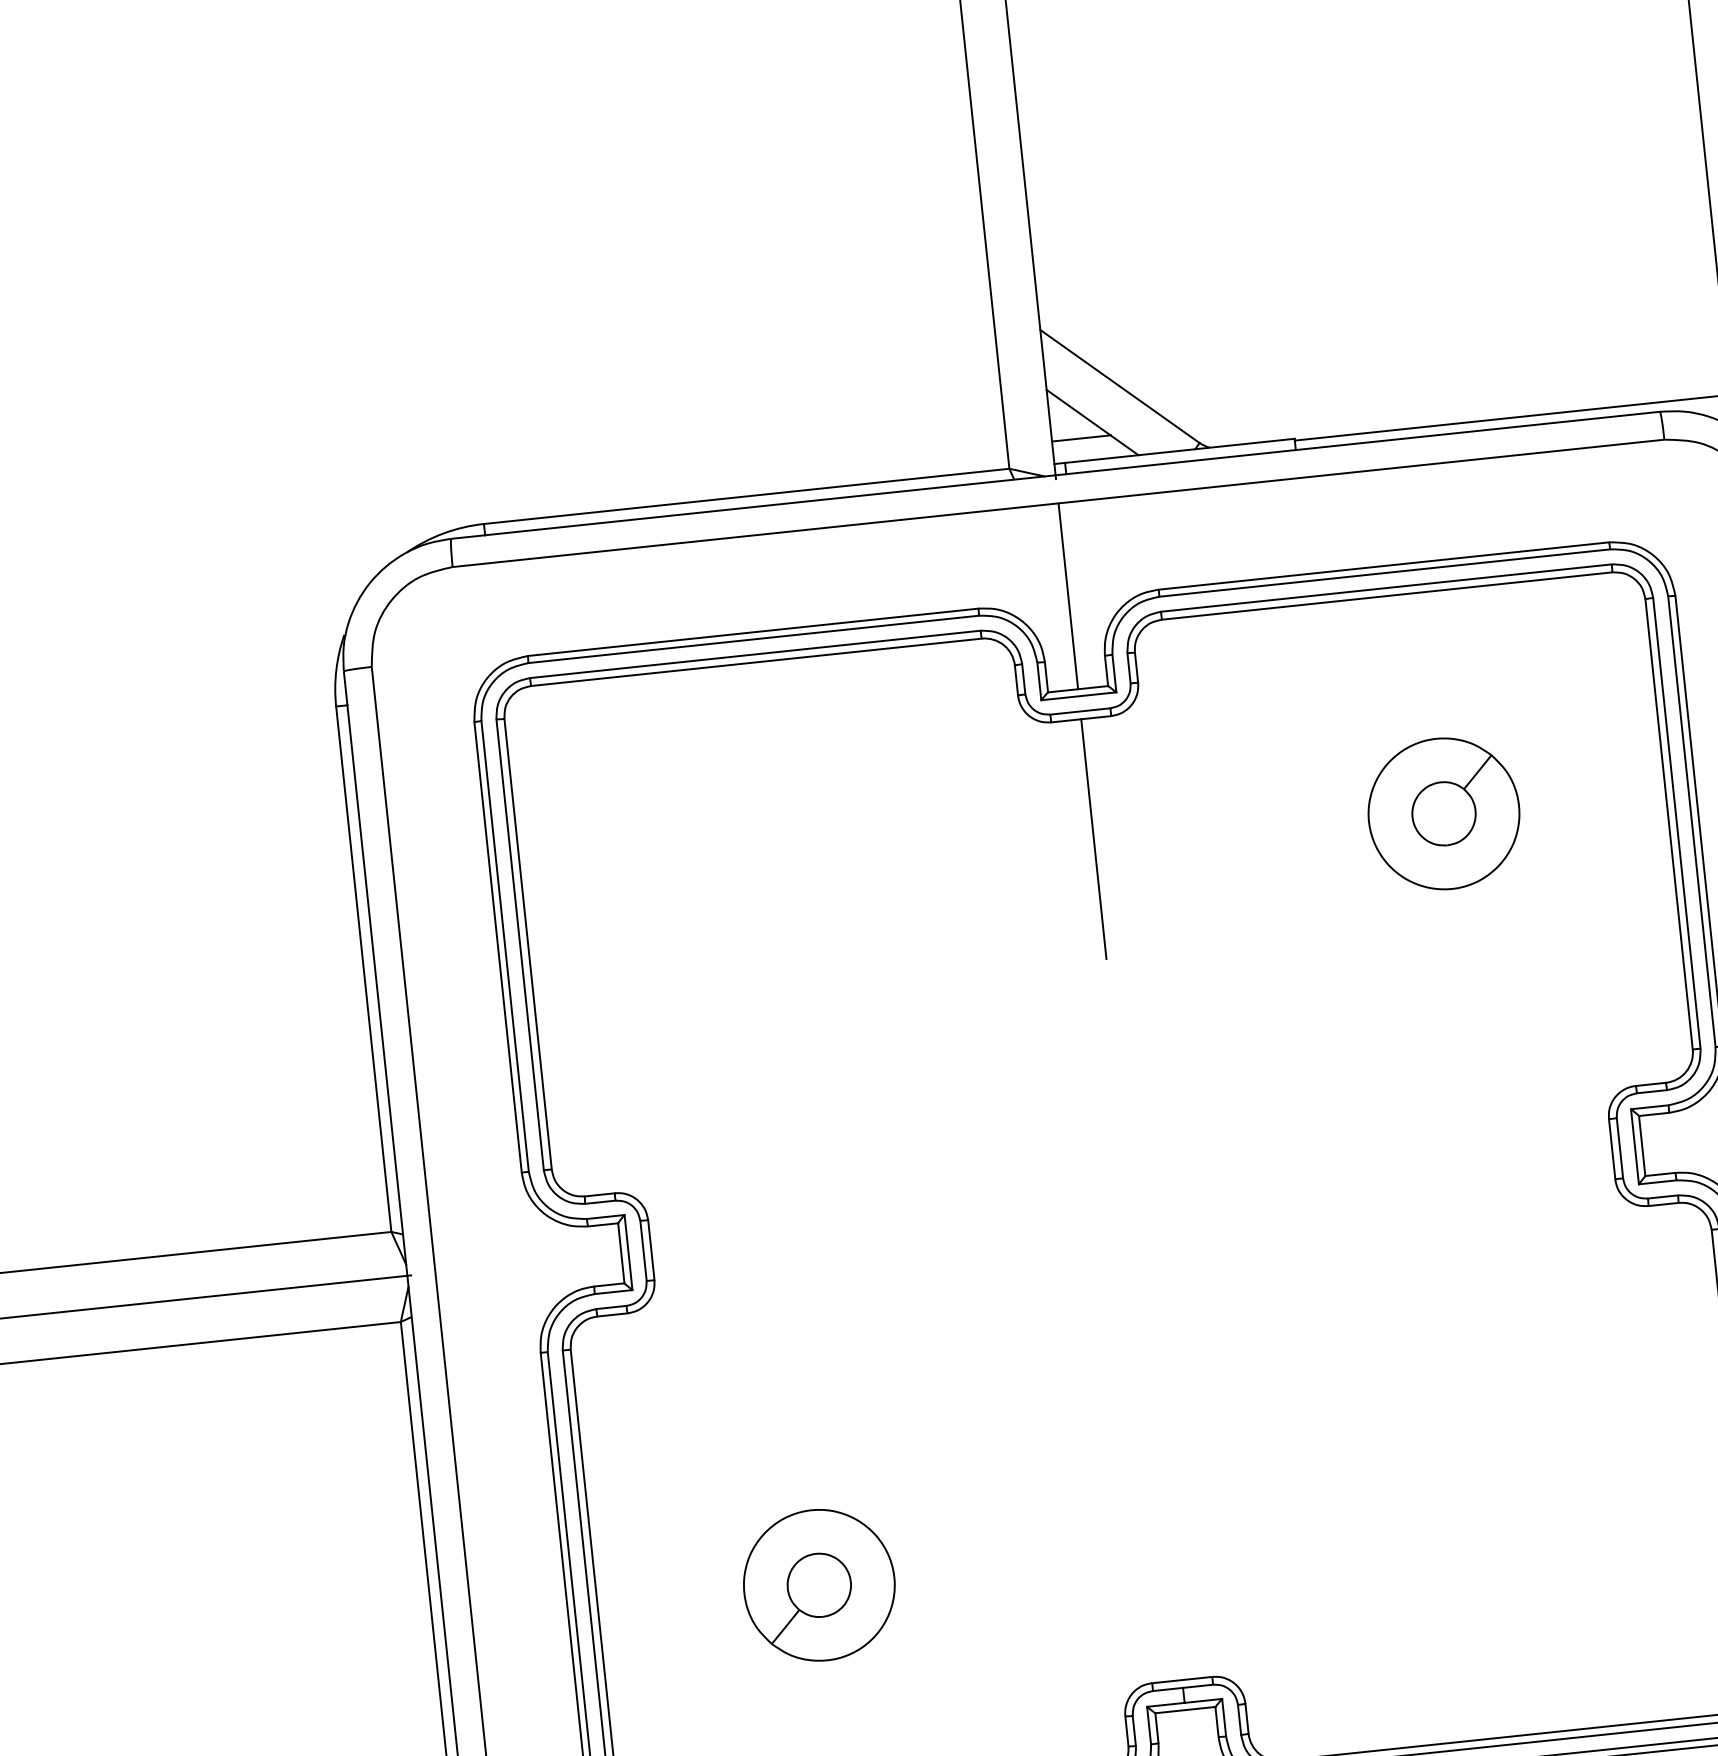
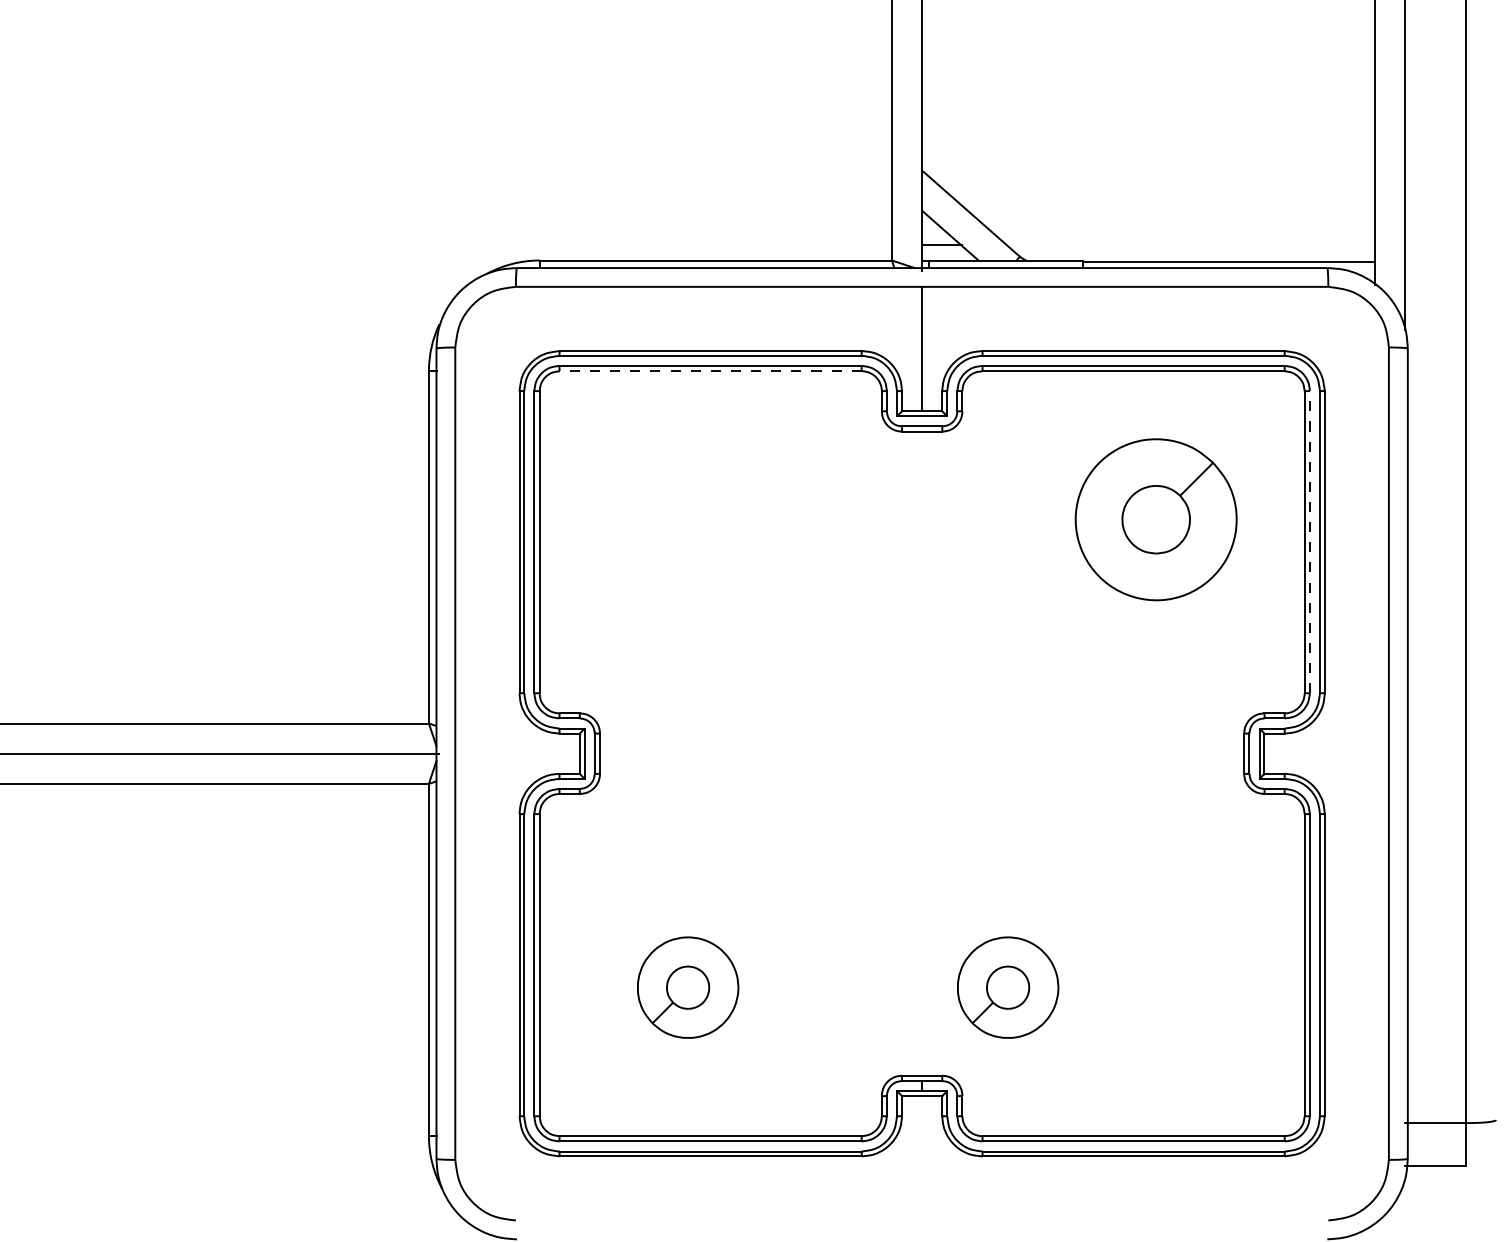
line: (756, 662) -> (710, 371), solid -> dashed
part: (1443, 813) -> (1155, 519), size x1.6
line: (1676, 822) -> (1309, 541), solid -> dashed
line: (1094, 838) -> (922, 511), removed
part: (1297, 1534) -> (1008, 987), added

